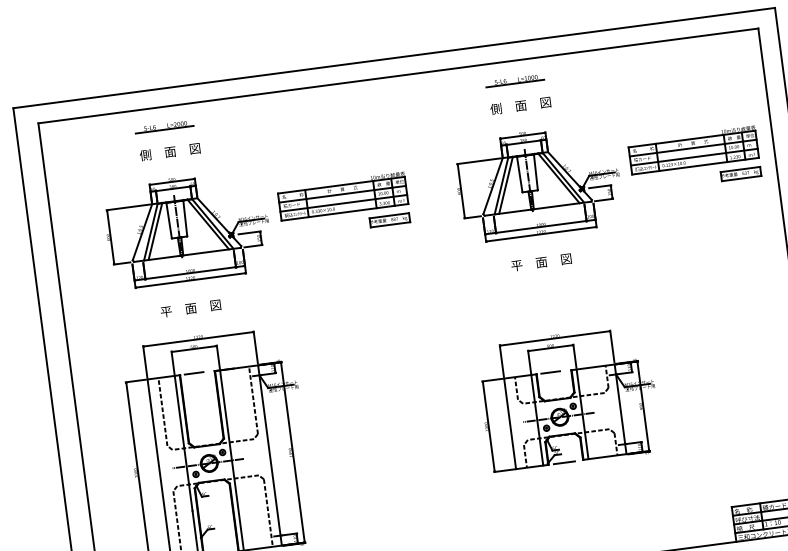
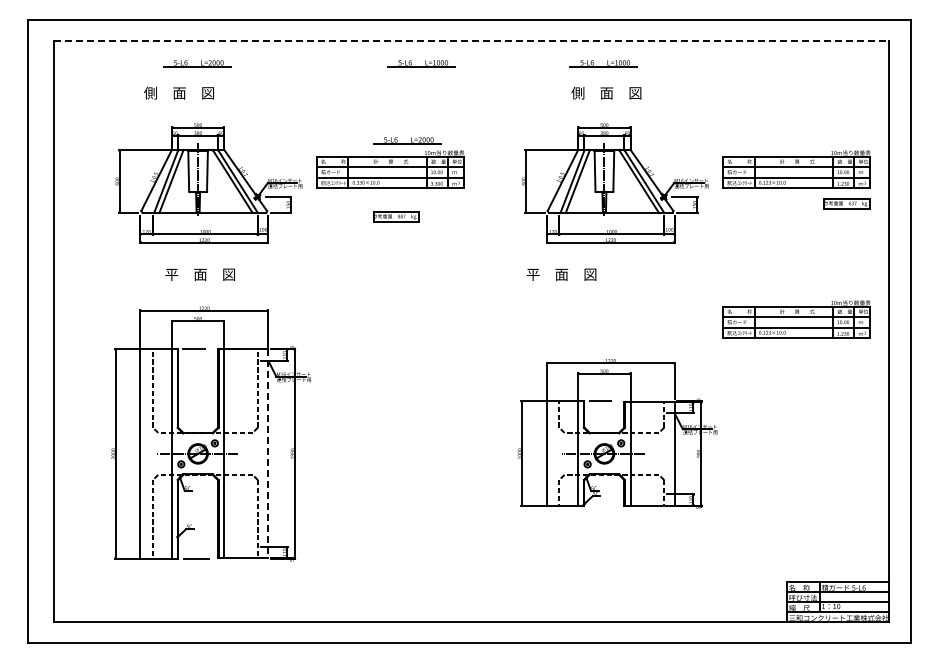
line: (399, 75) -> (472, 40), solid -> dashed
part: (357, 101) -> (421, 63), added
text: (169, 151) -> (178, 92), moved
part: (354, 169) -> (407, 140), added
part: (390, 219) -> (396, 216), moved
text: (541, 262) -> (561, 274), moved
part: (710, 279) -> (796, 319), added
line: (270, 456) -> (268, 454), solid -> dashed
line: (564, 462) -> (602, 506), removed

